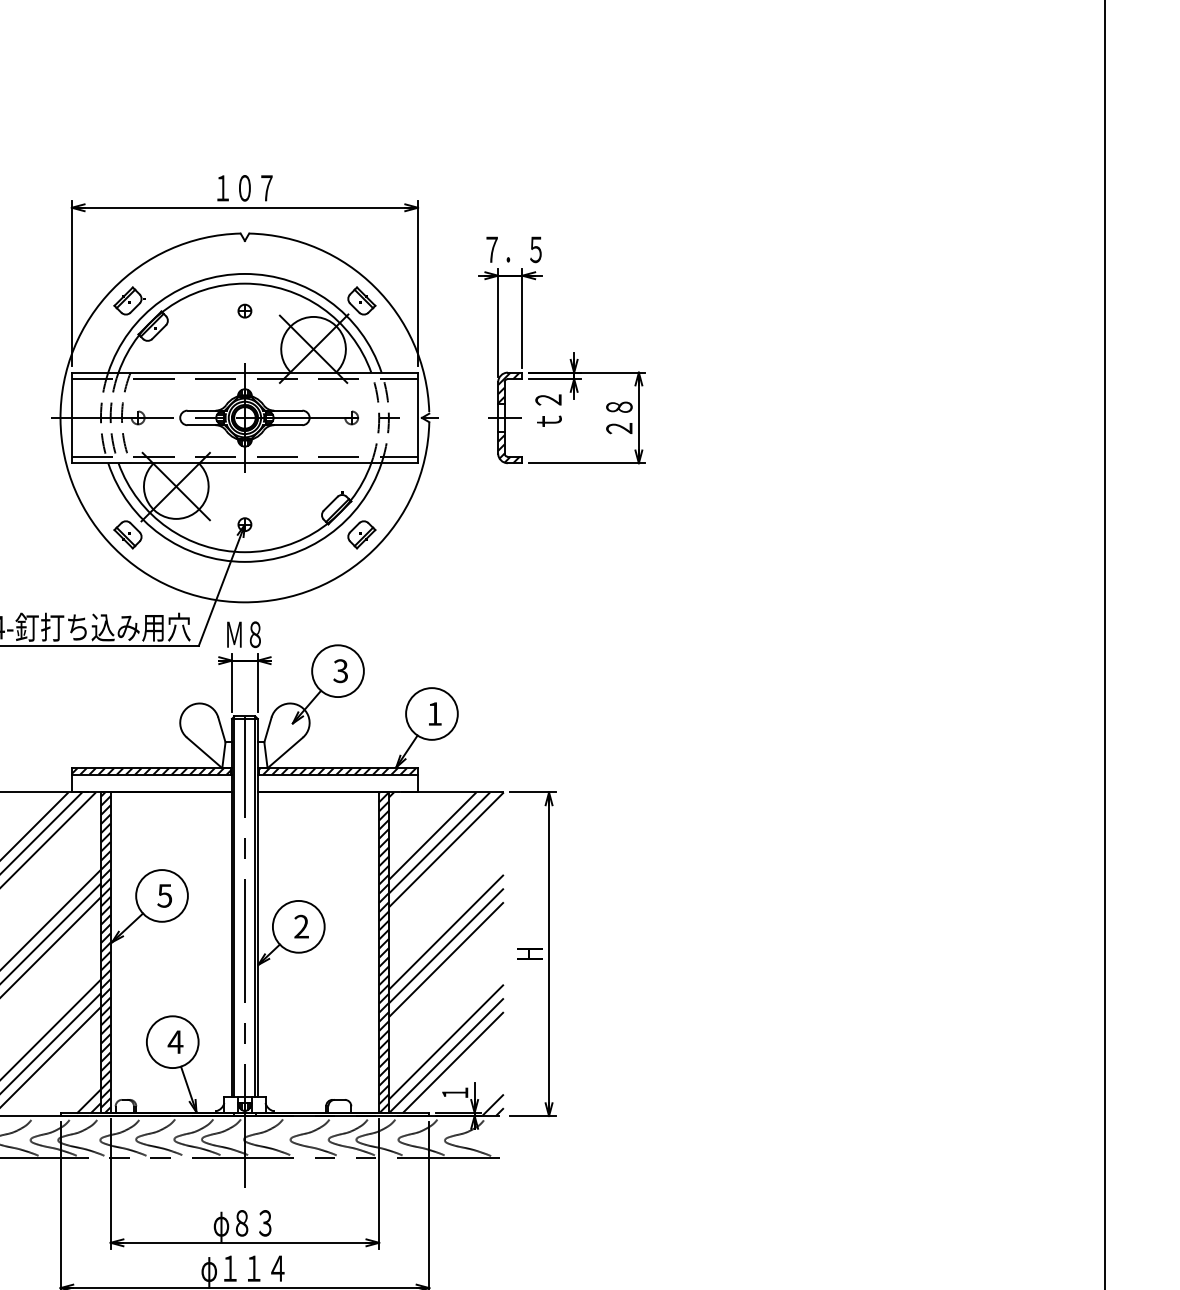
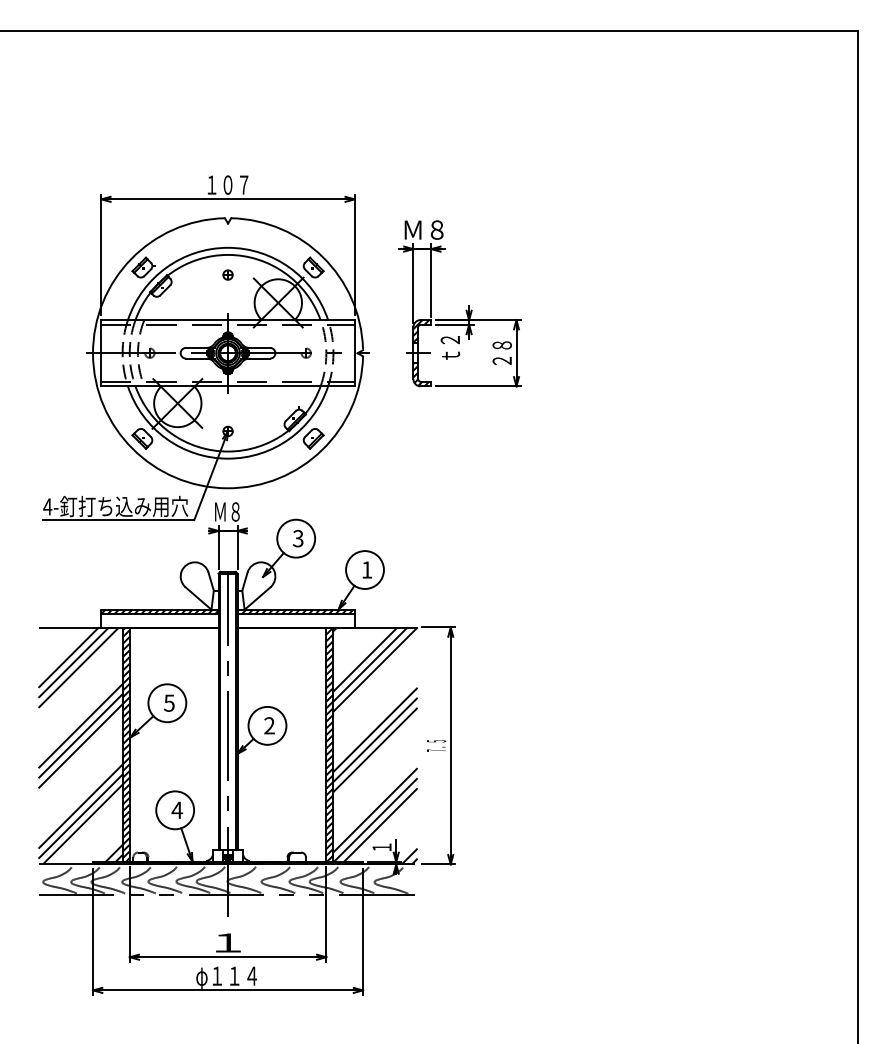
text: (513, 248) -> (424, 229), ７．５ -> Ｍ８
text: (529, 953) -> (436, 745), Ｈ -> ７．５
text: (242, 1225) -> (226, 944), φ８３ -> １

